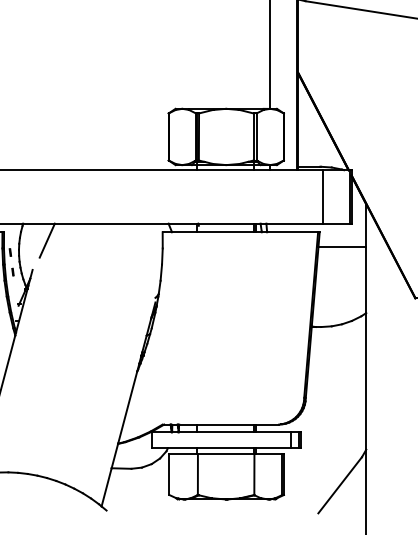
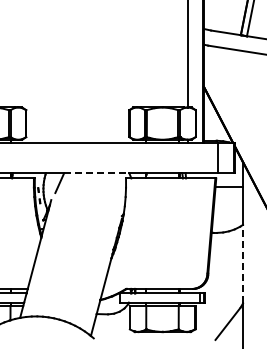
line: (111, 223) -> (96, 173), solid -> dashed
line: (367, 380) -> (243, 263), solid -> dashed

